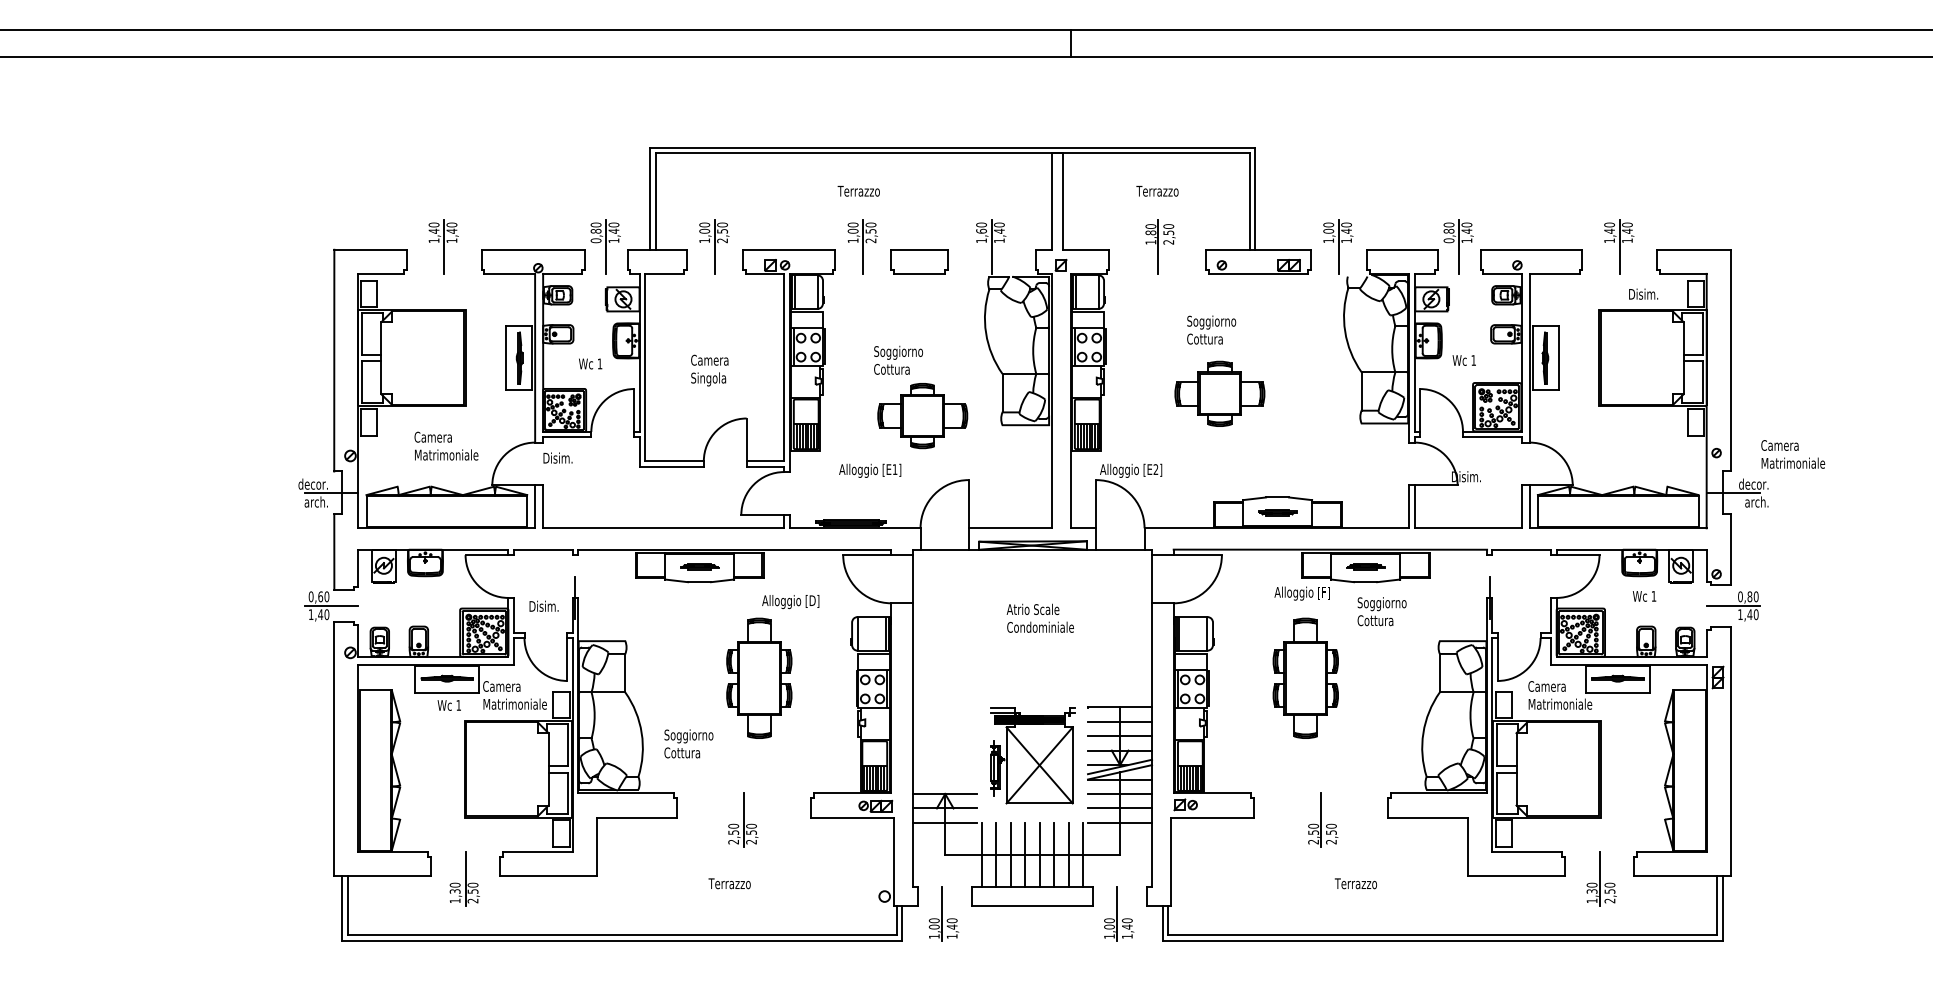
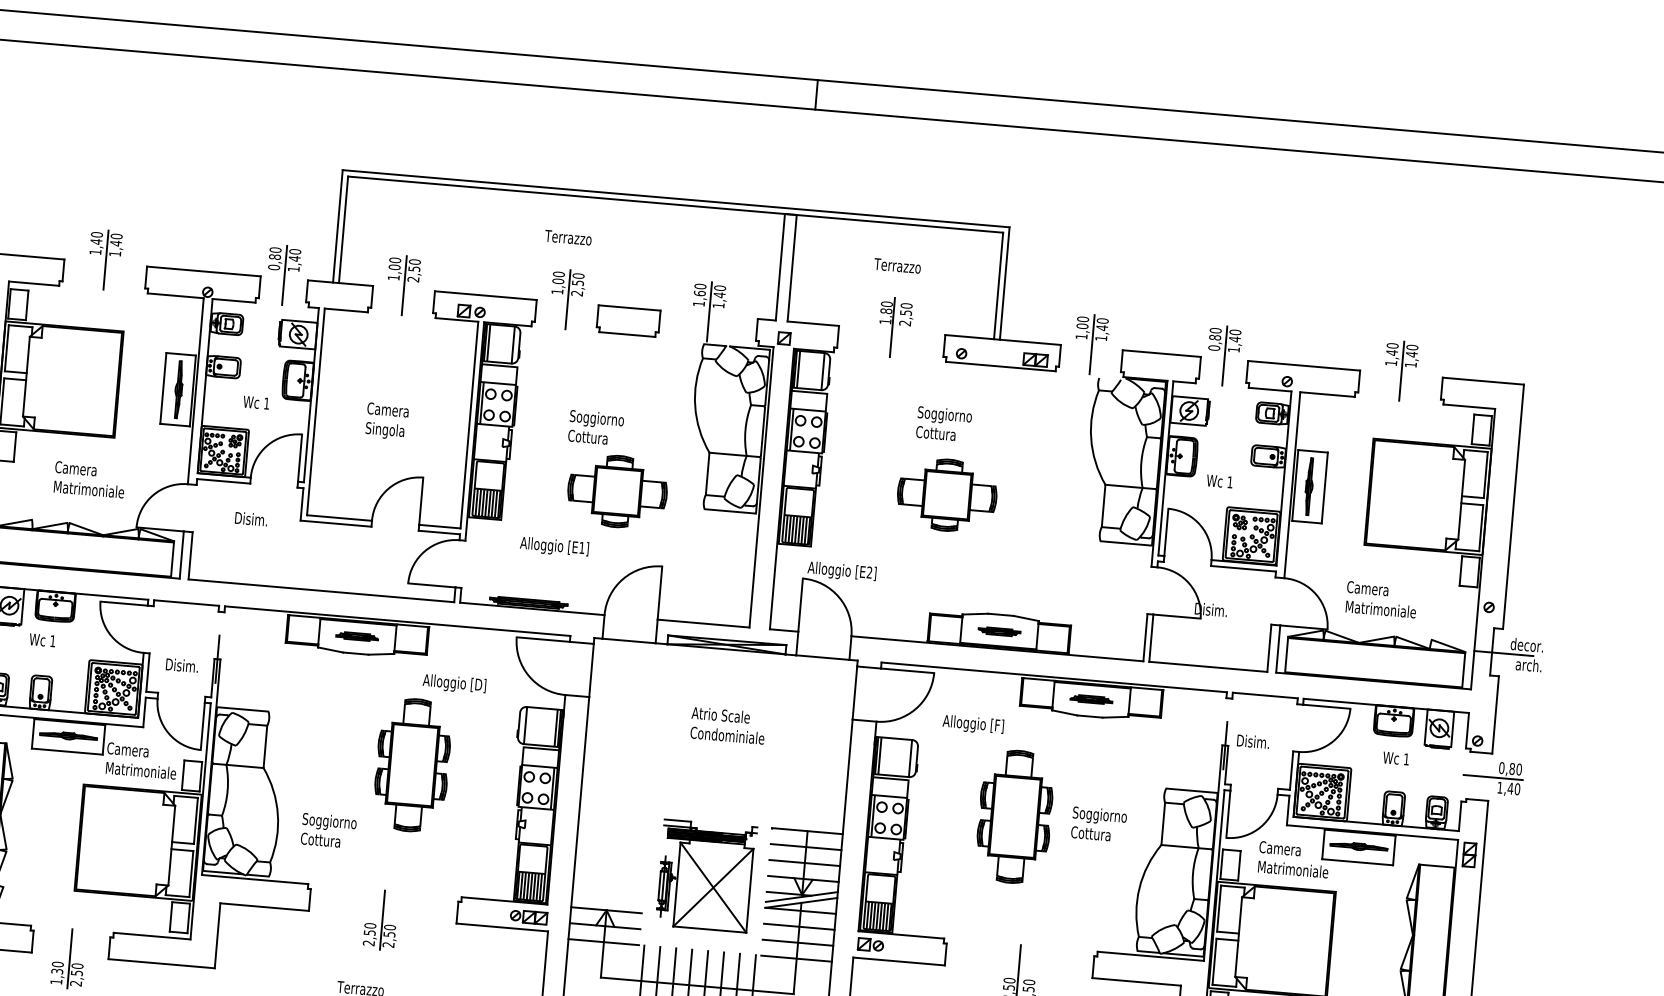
text: (1643, 293) -> (1253, 740), moved
text: (1793, 454) -> (1381, 599), moved
text: (557, 457) -> (250, 518), moved
text: (1301, 593) -> (972, 724), moved
text: (1381, 611) -> (1098, 824), moved
text: (448, 705) -> (41, 640), moved

